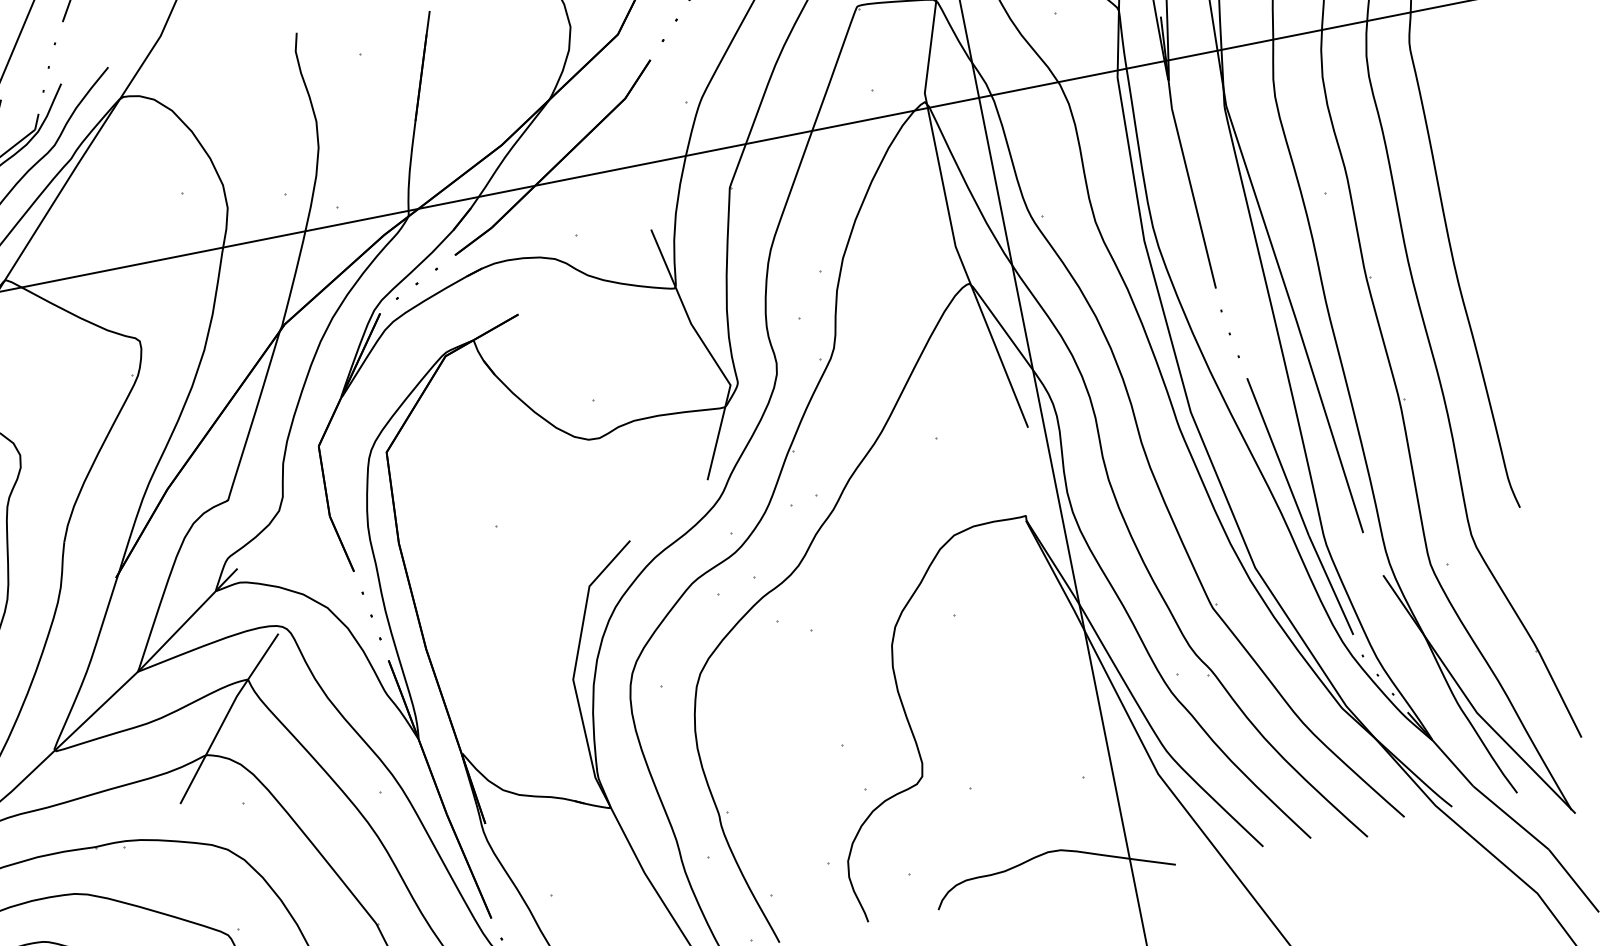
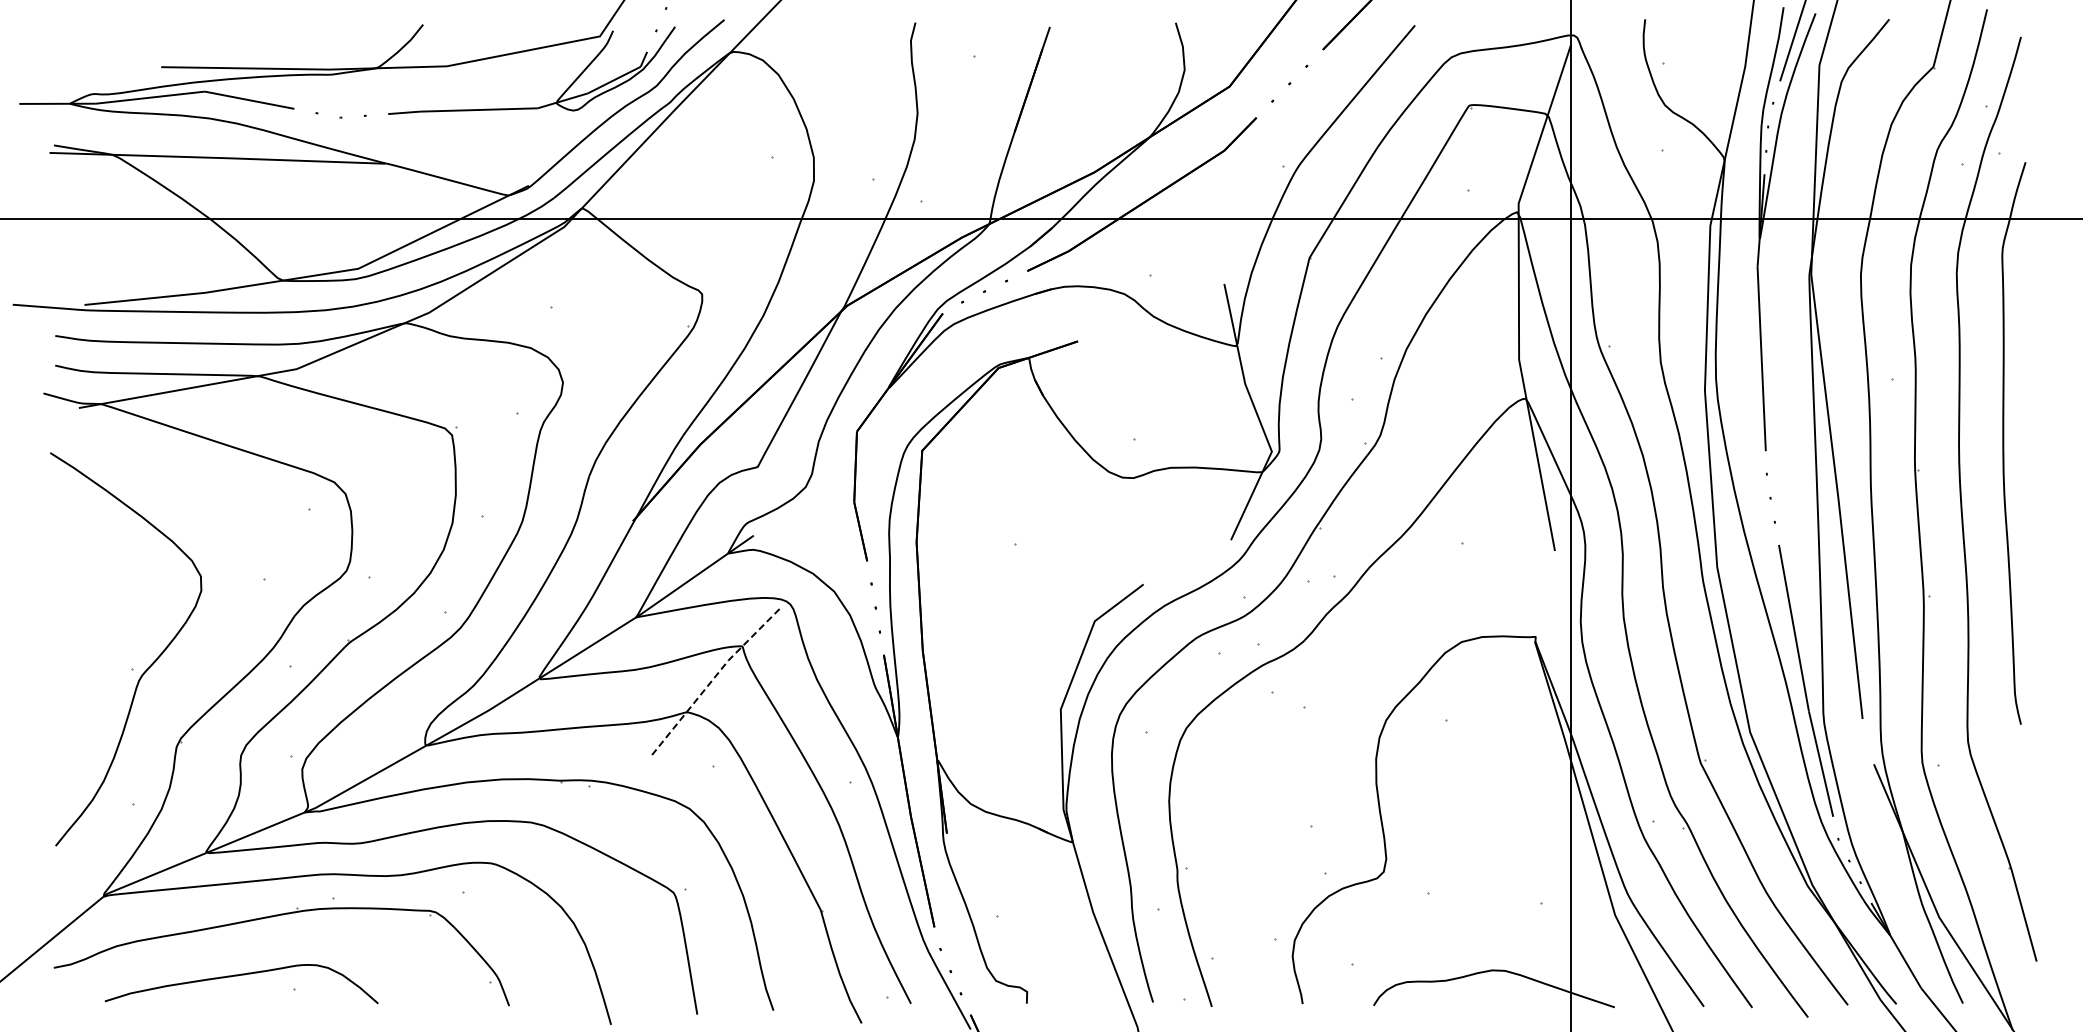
line: (226, 716) -> (714, 678), solid -> dashed

